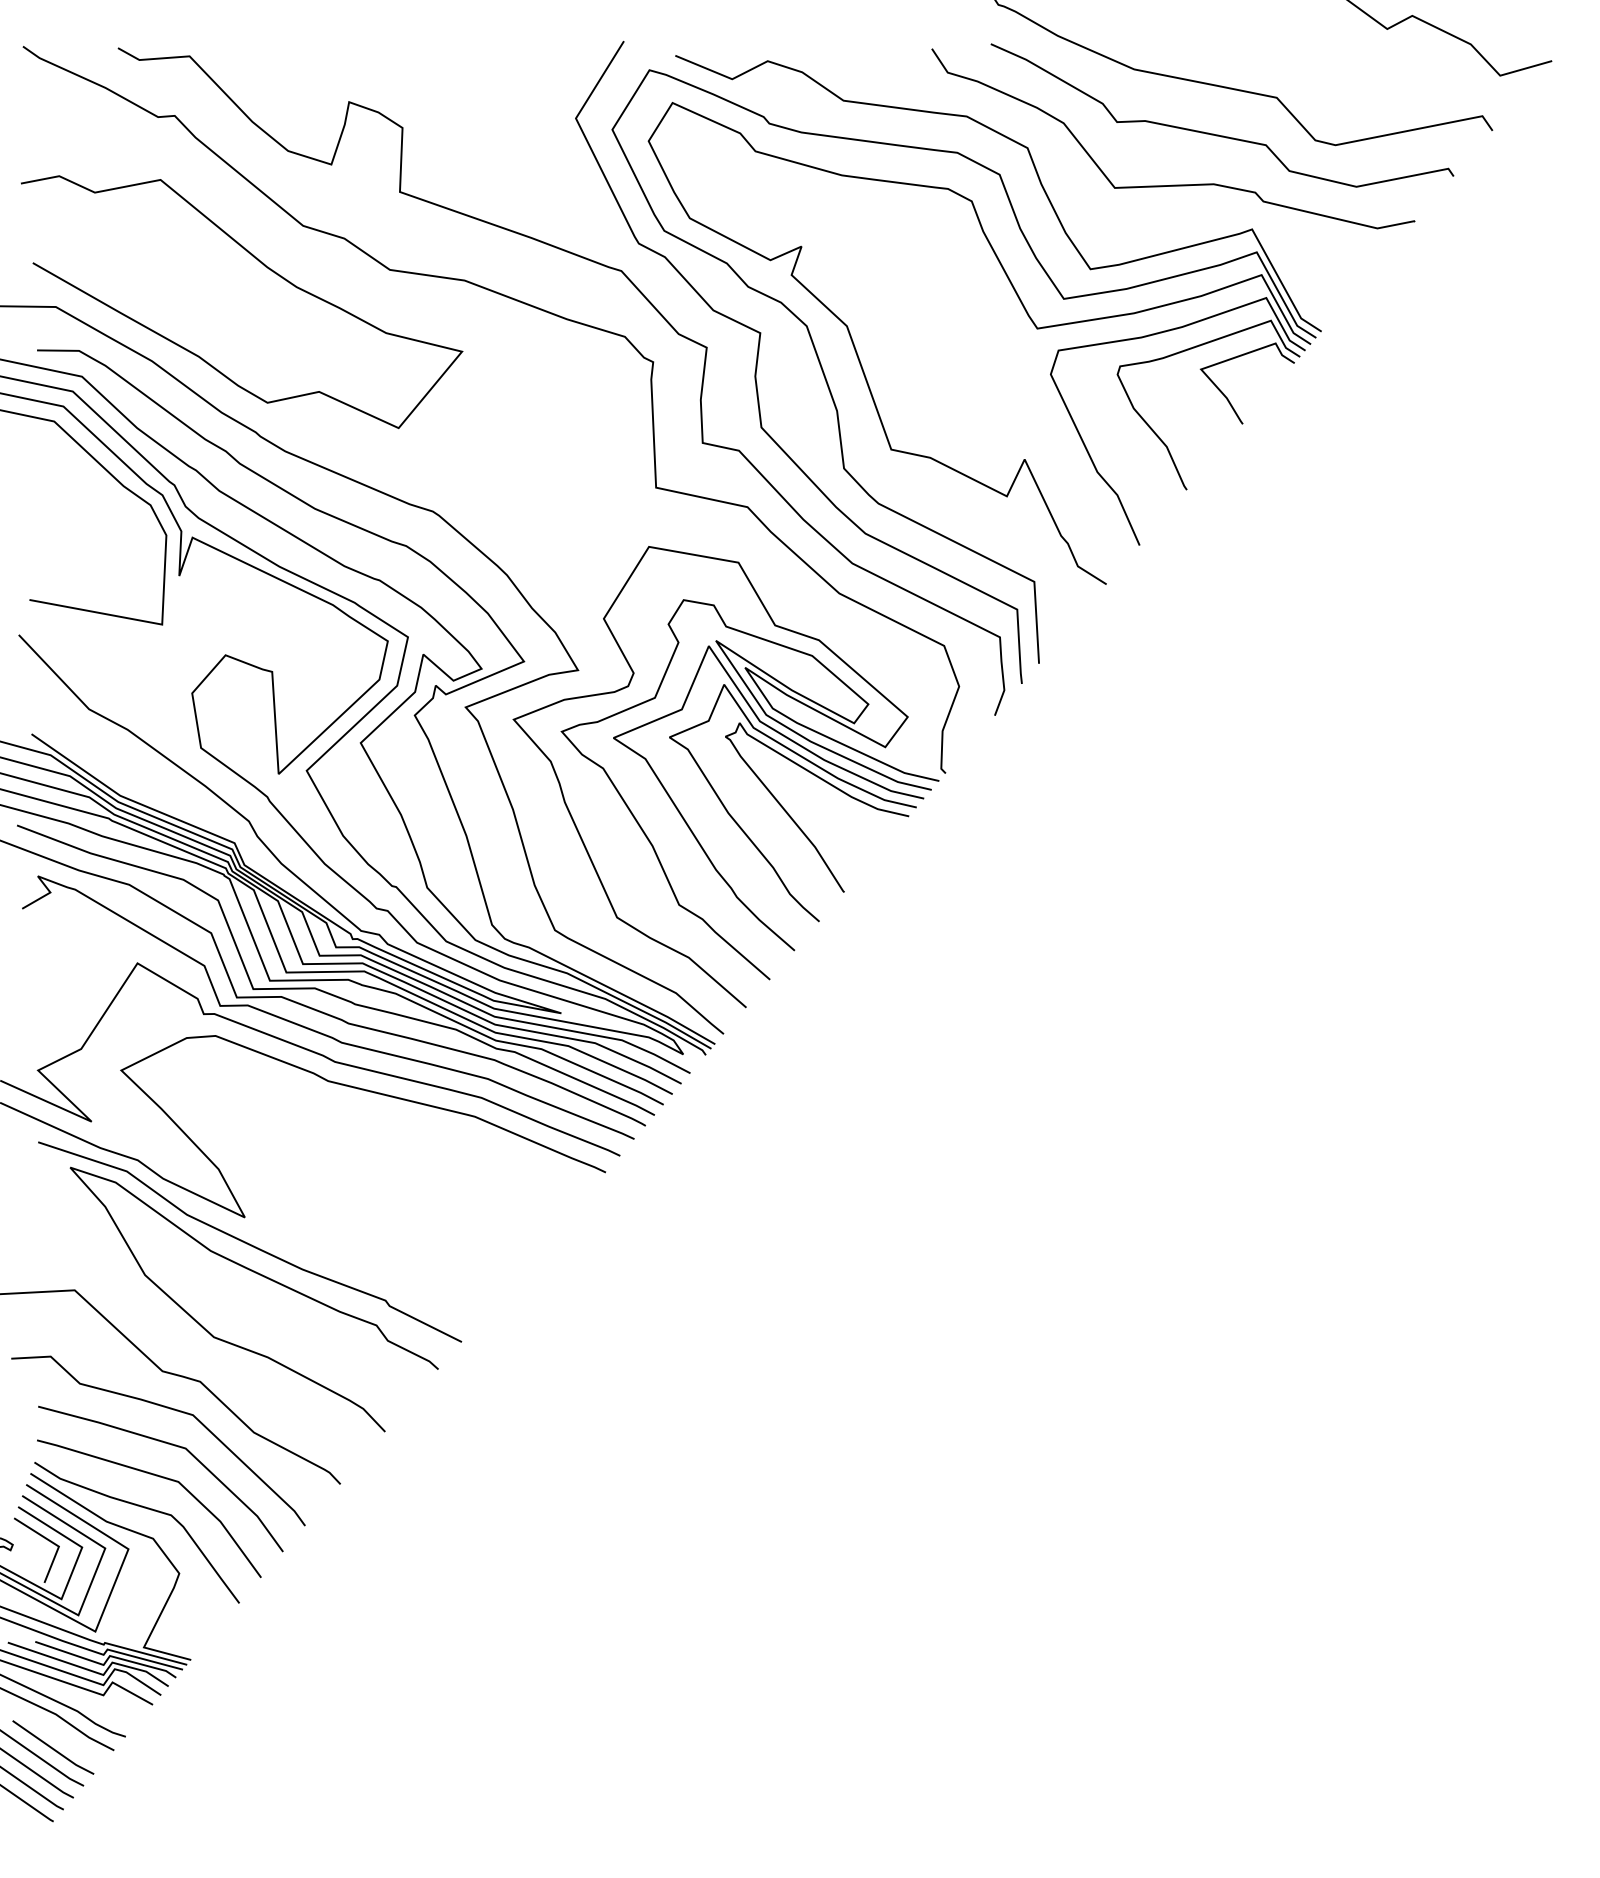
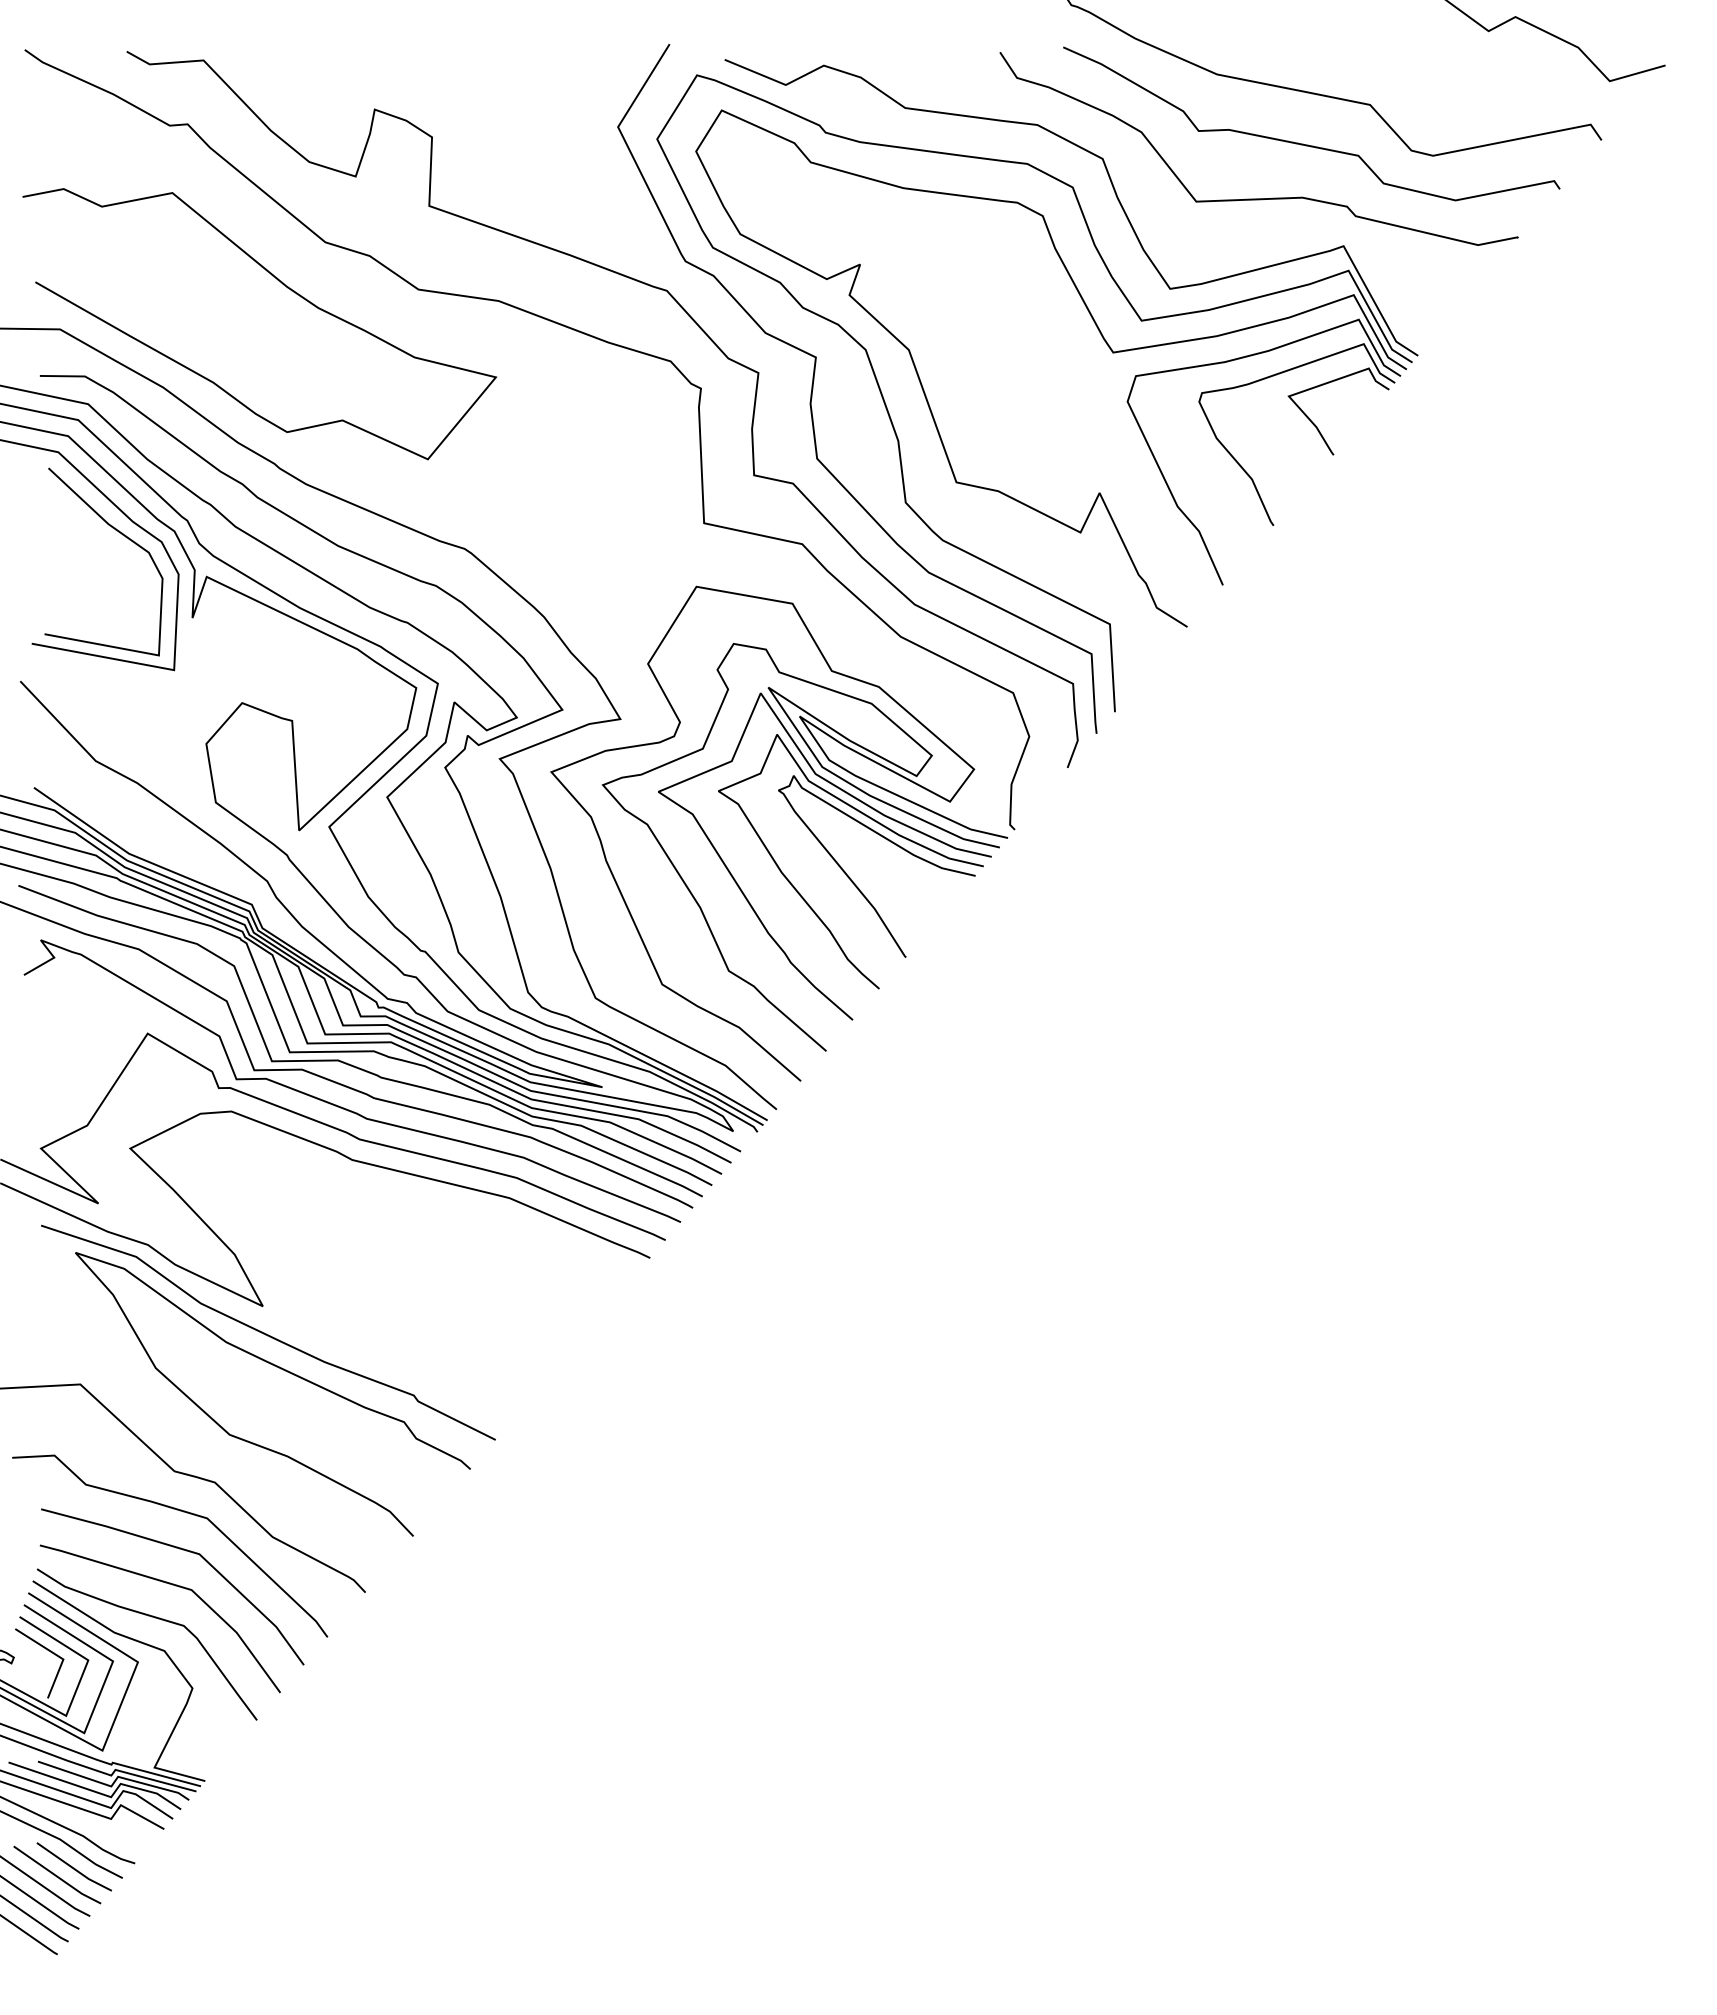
curve: (114, 499) -> (122, 535), added
line: (67, 1739) -> (72, 1866), added

